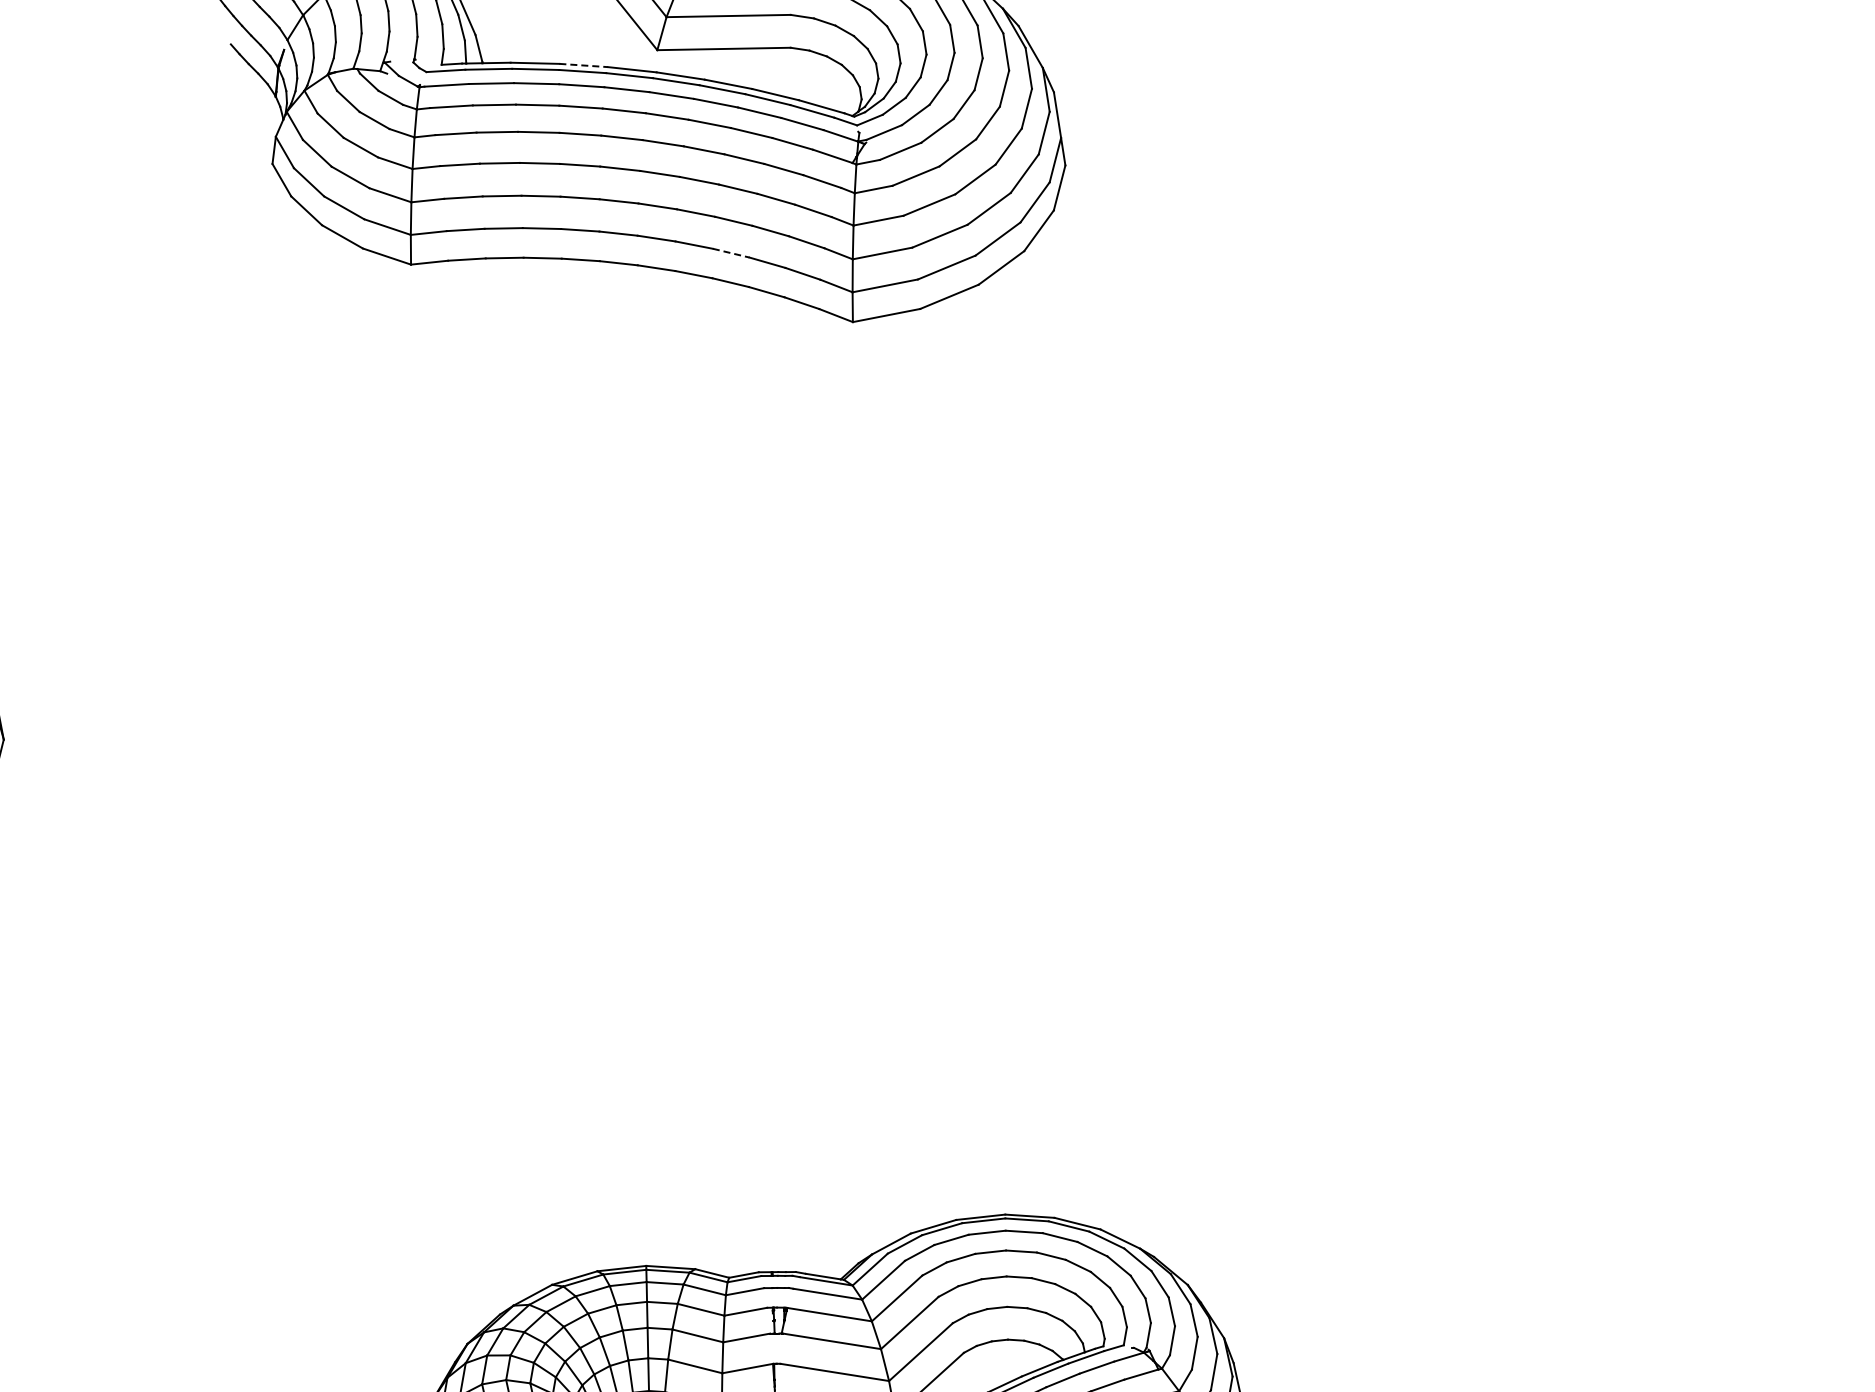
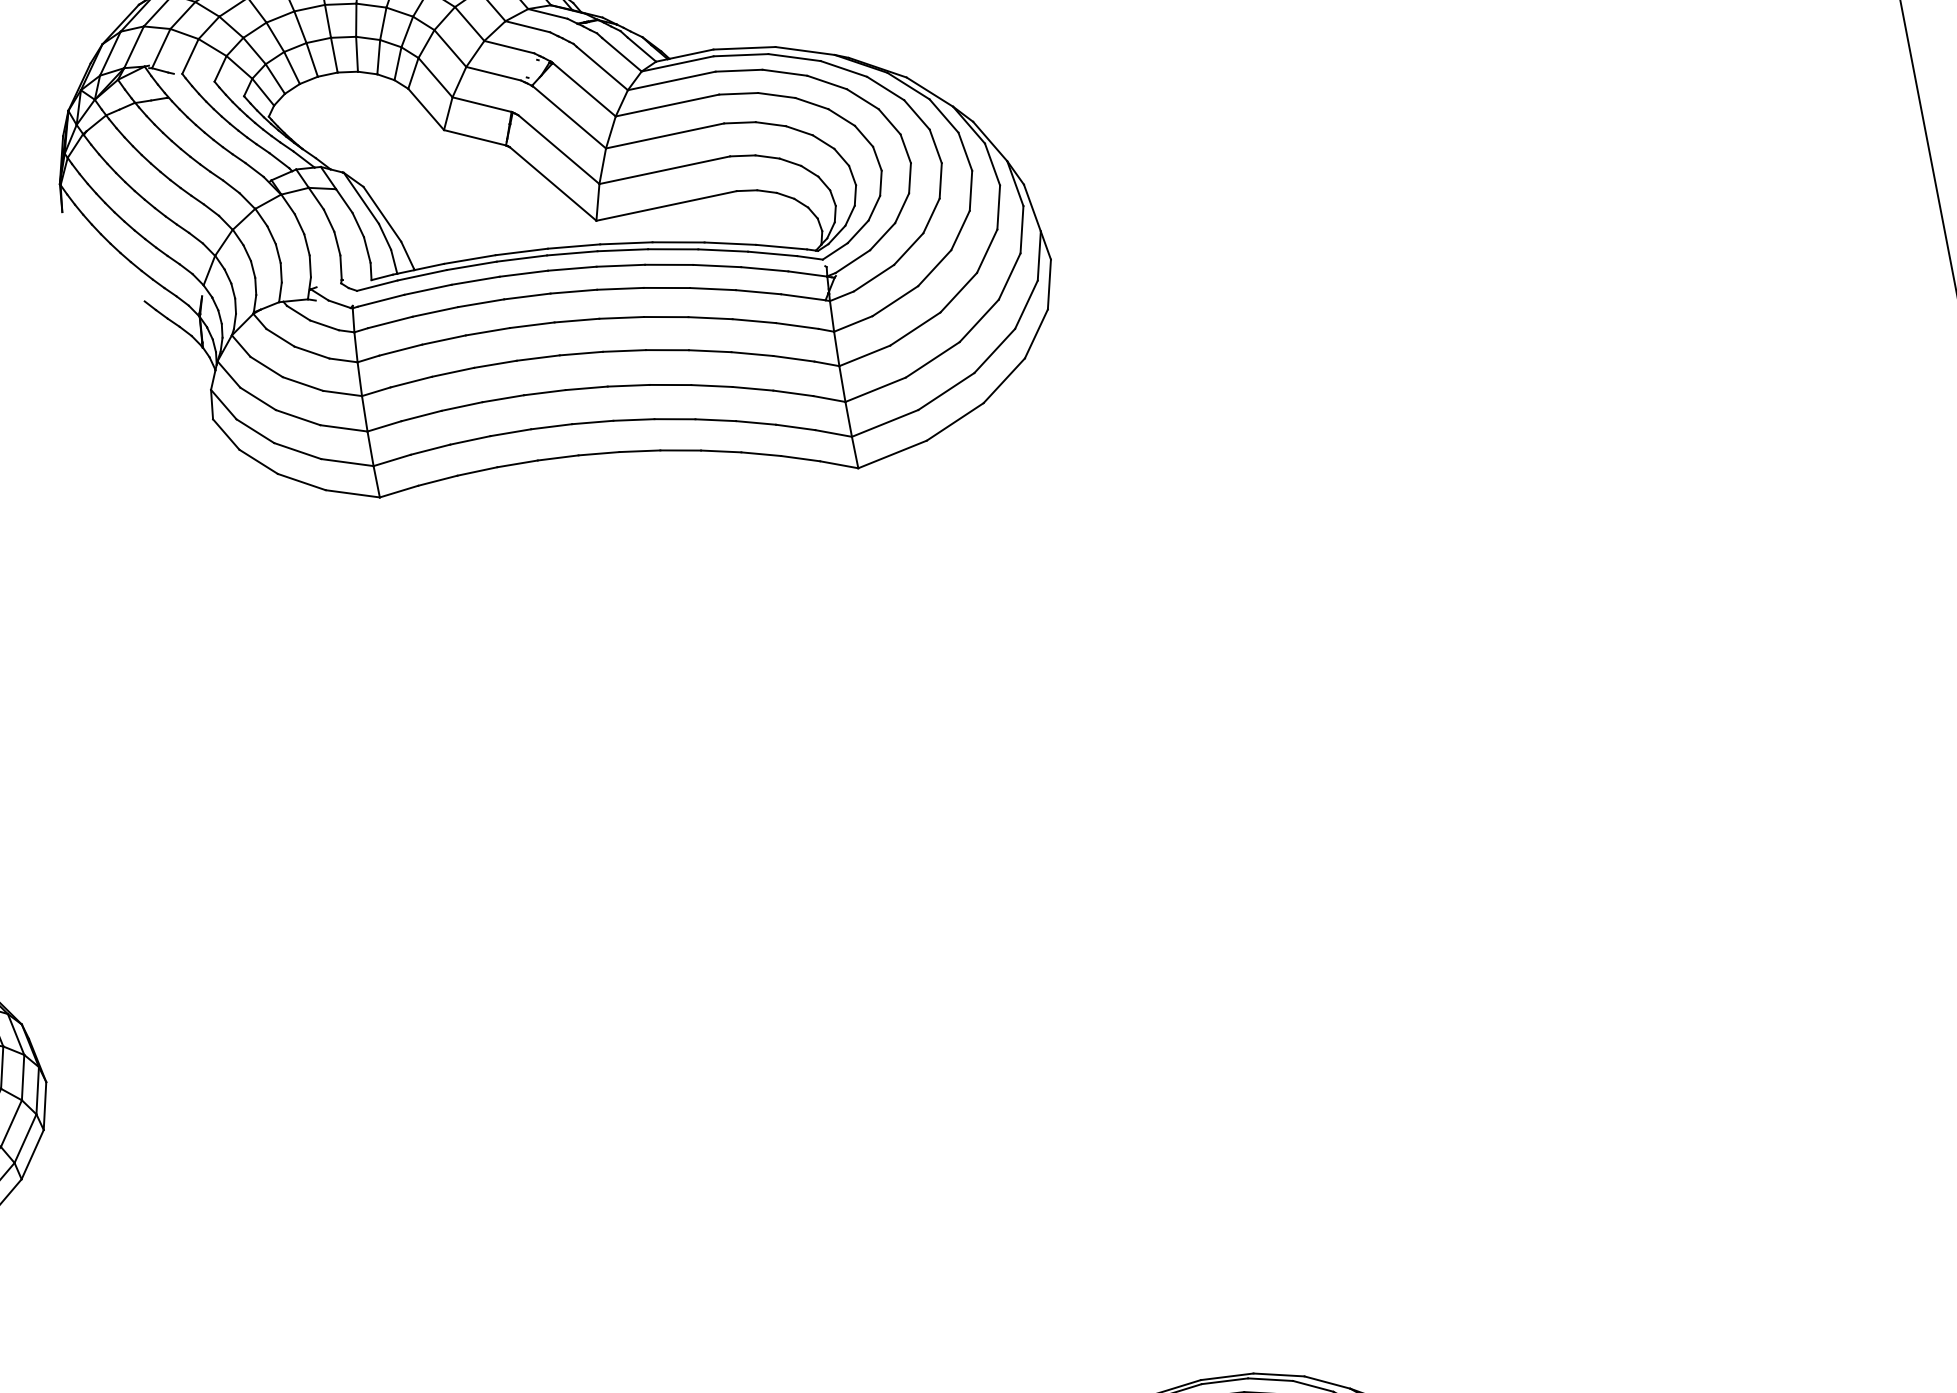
line: (584, 65) -> (522, 251), dashed -> solid
line: (731, 253) -> (716, 420), dashed -> solid

